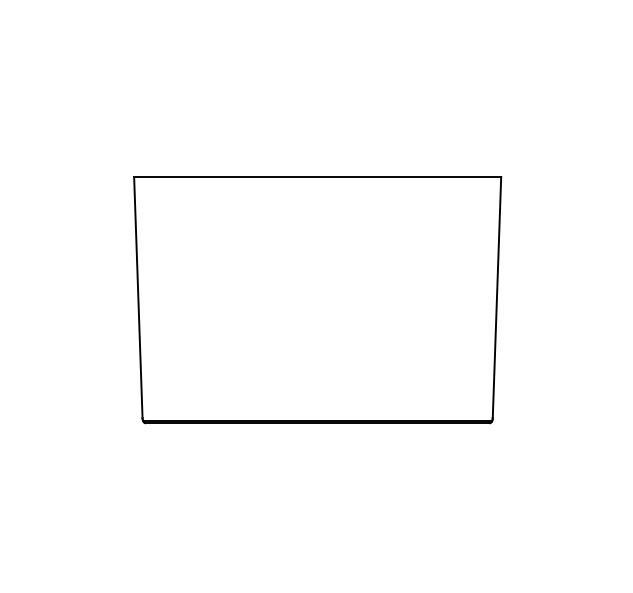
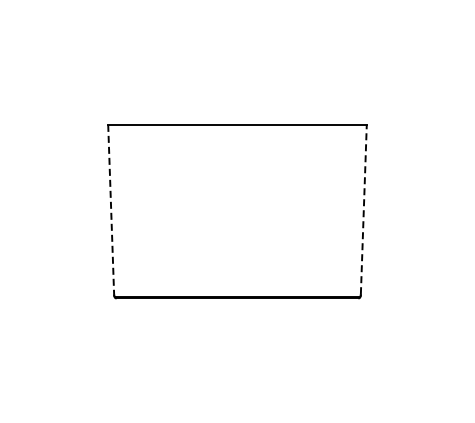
line: (138, 297) -> (111, 209), solid -> dashed
line: (496, 297) -> (363, 209), solid -> dashed

